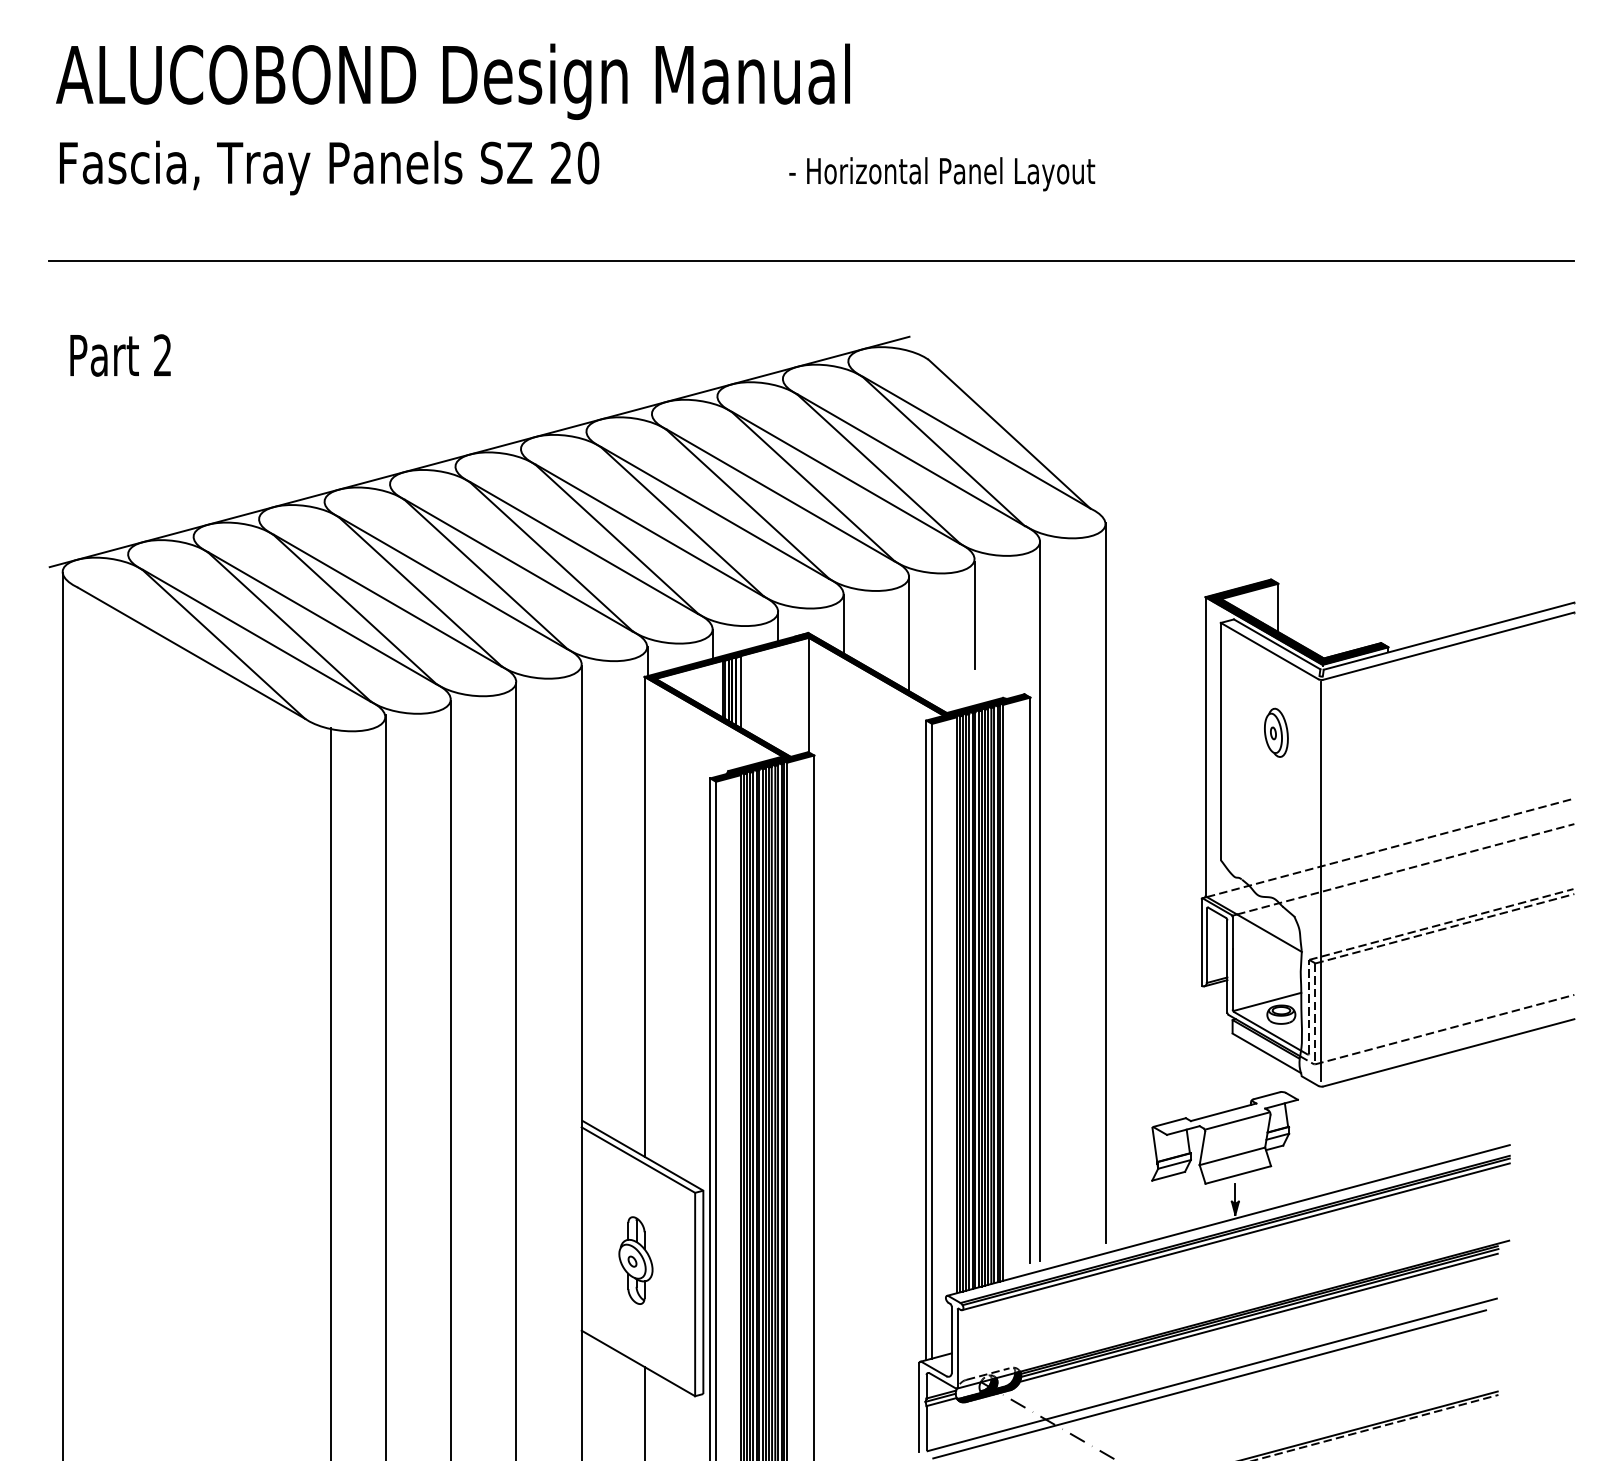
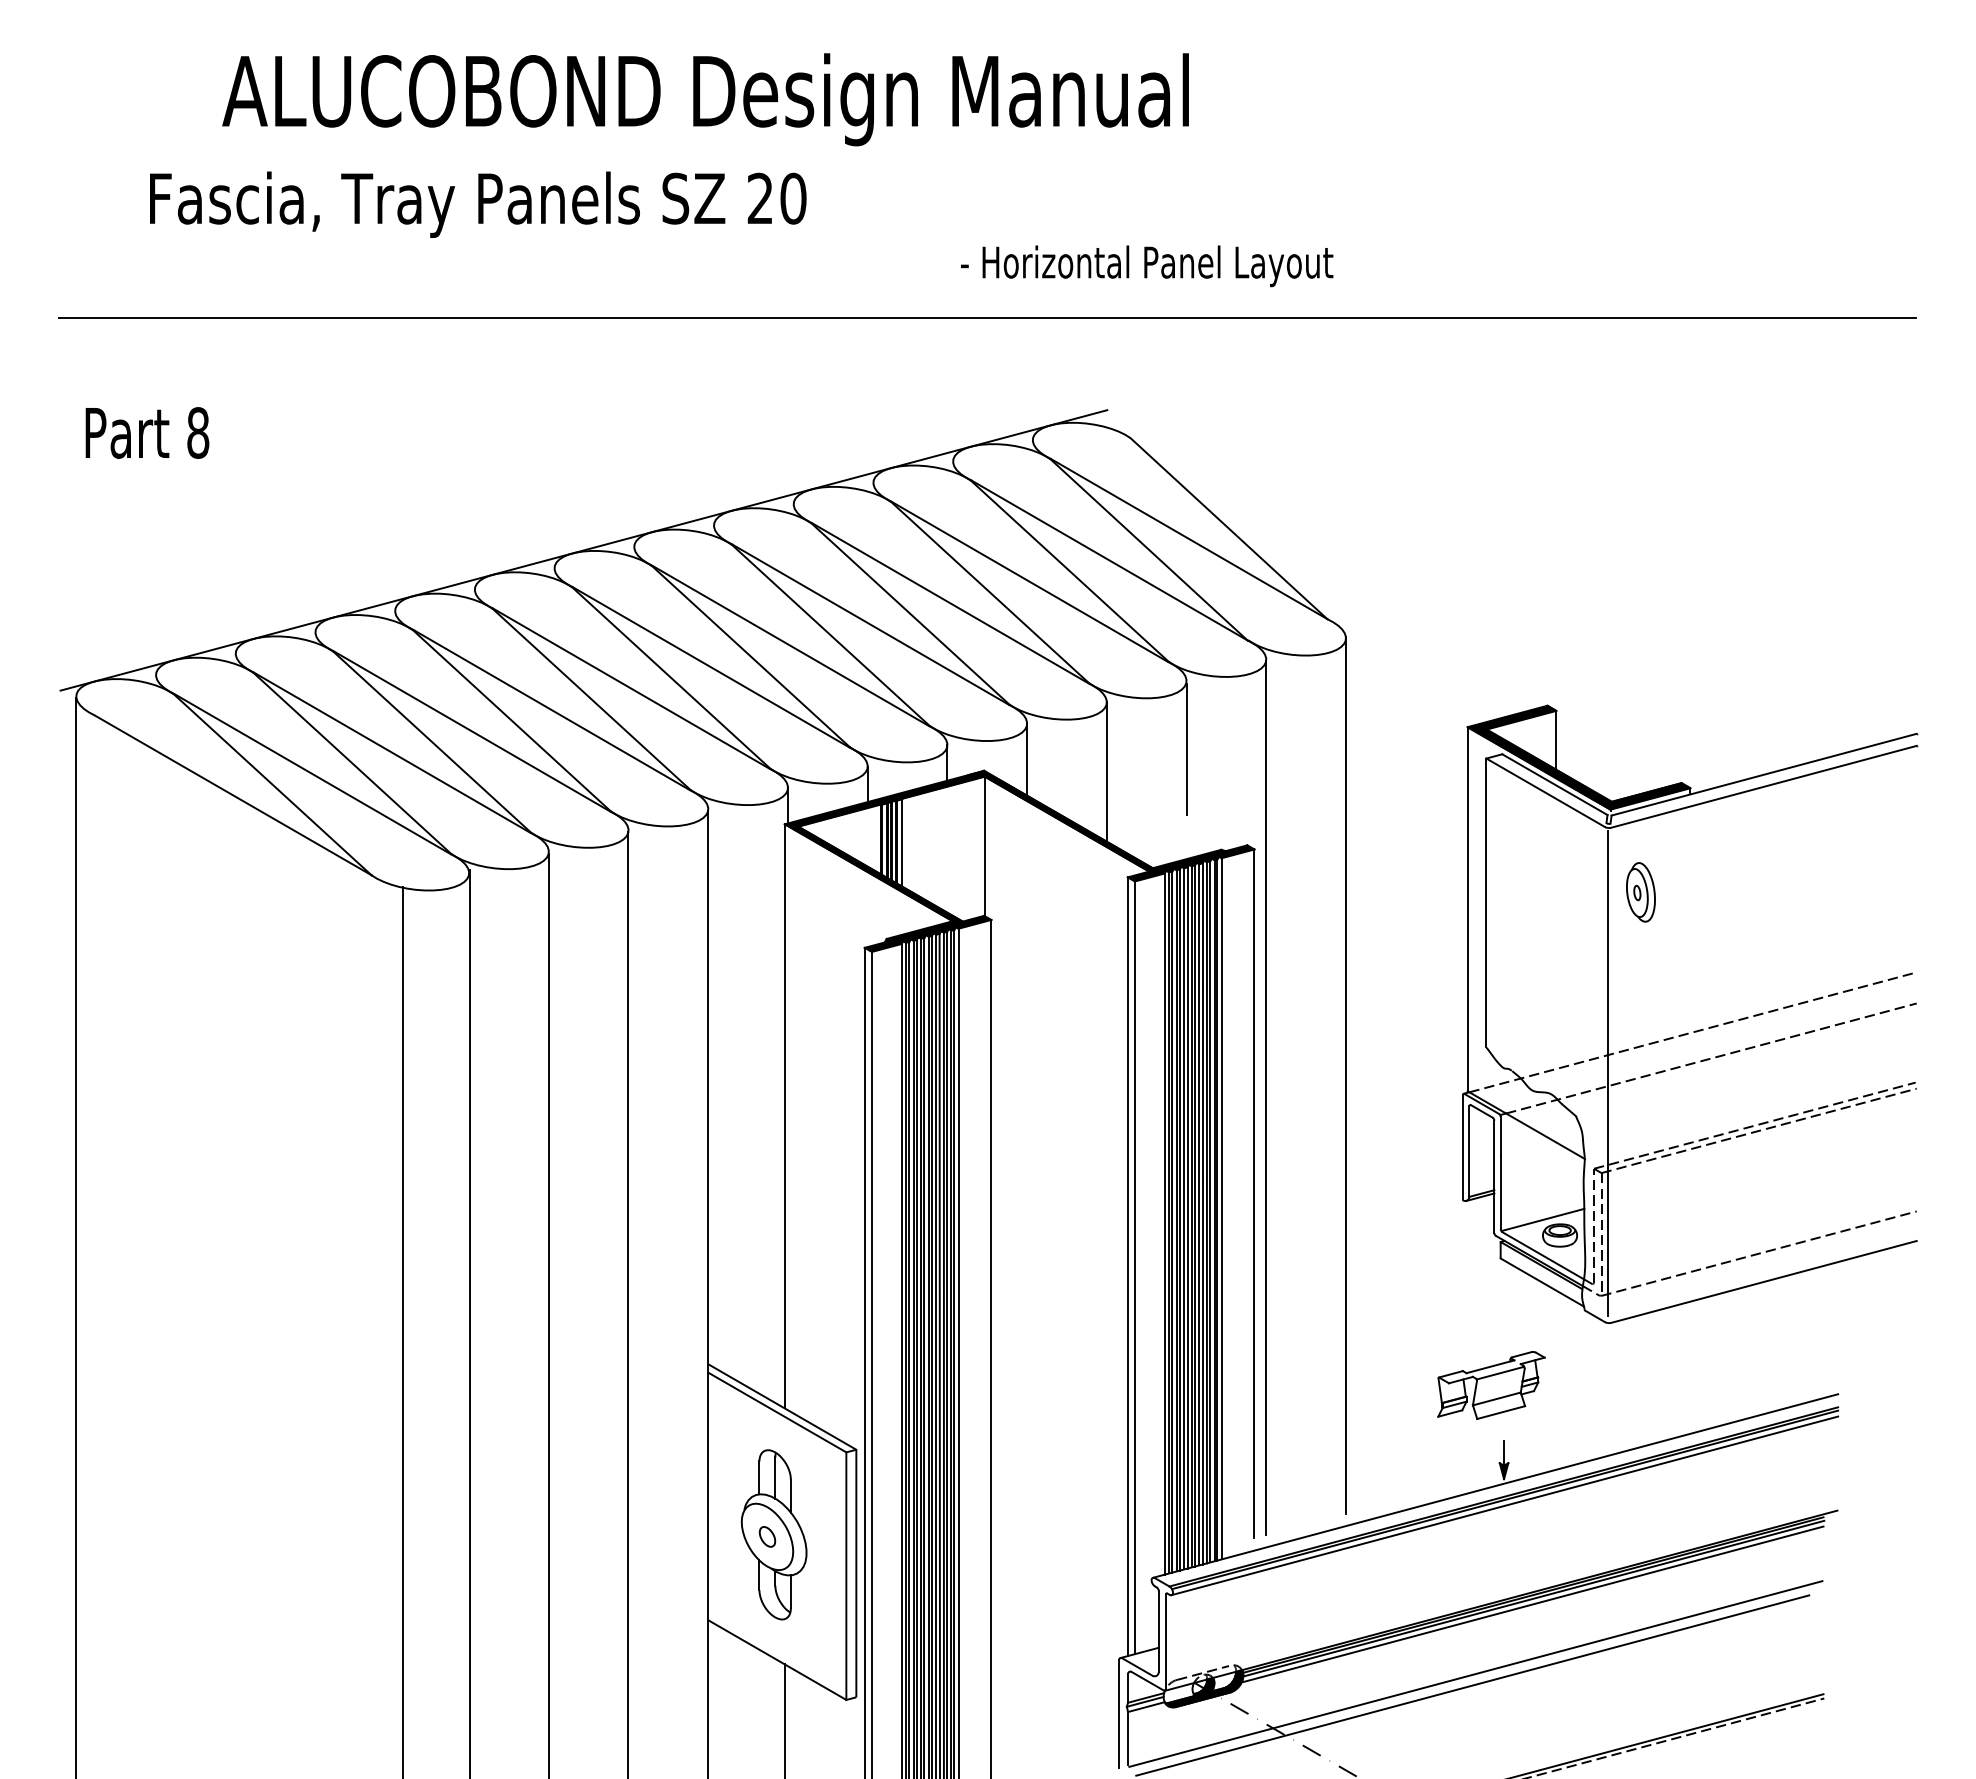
text: (452, 81) -> (705, 99), moved
text: (329, 167) -> (478, 204), moved
text: (942, 174) -> (1147, 266), moved
text: (163, 355) -> (198, 432), 2 -> 8
part: (1276, 732) -> (1640, 892), moved
part: (1225, 1137) -> (1491, 1385), size x0.6
part: (636, 1260) -> (774, 1534), size x1.6

